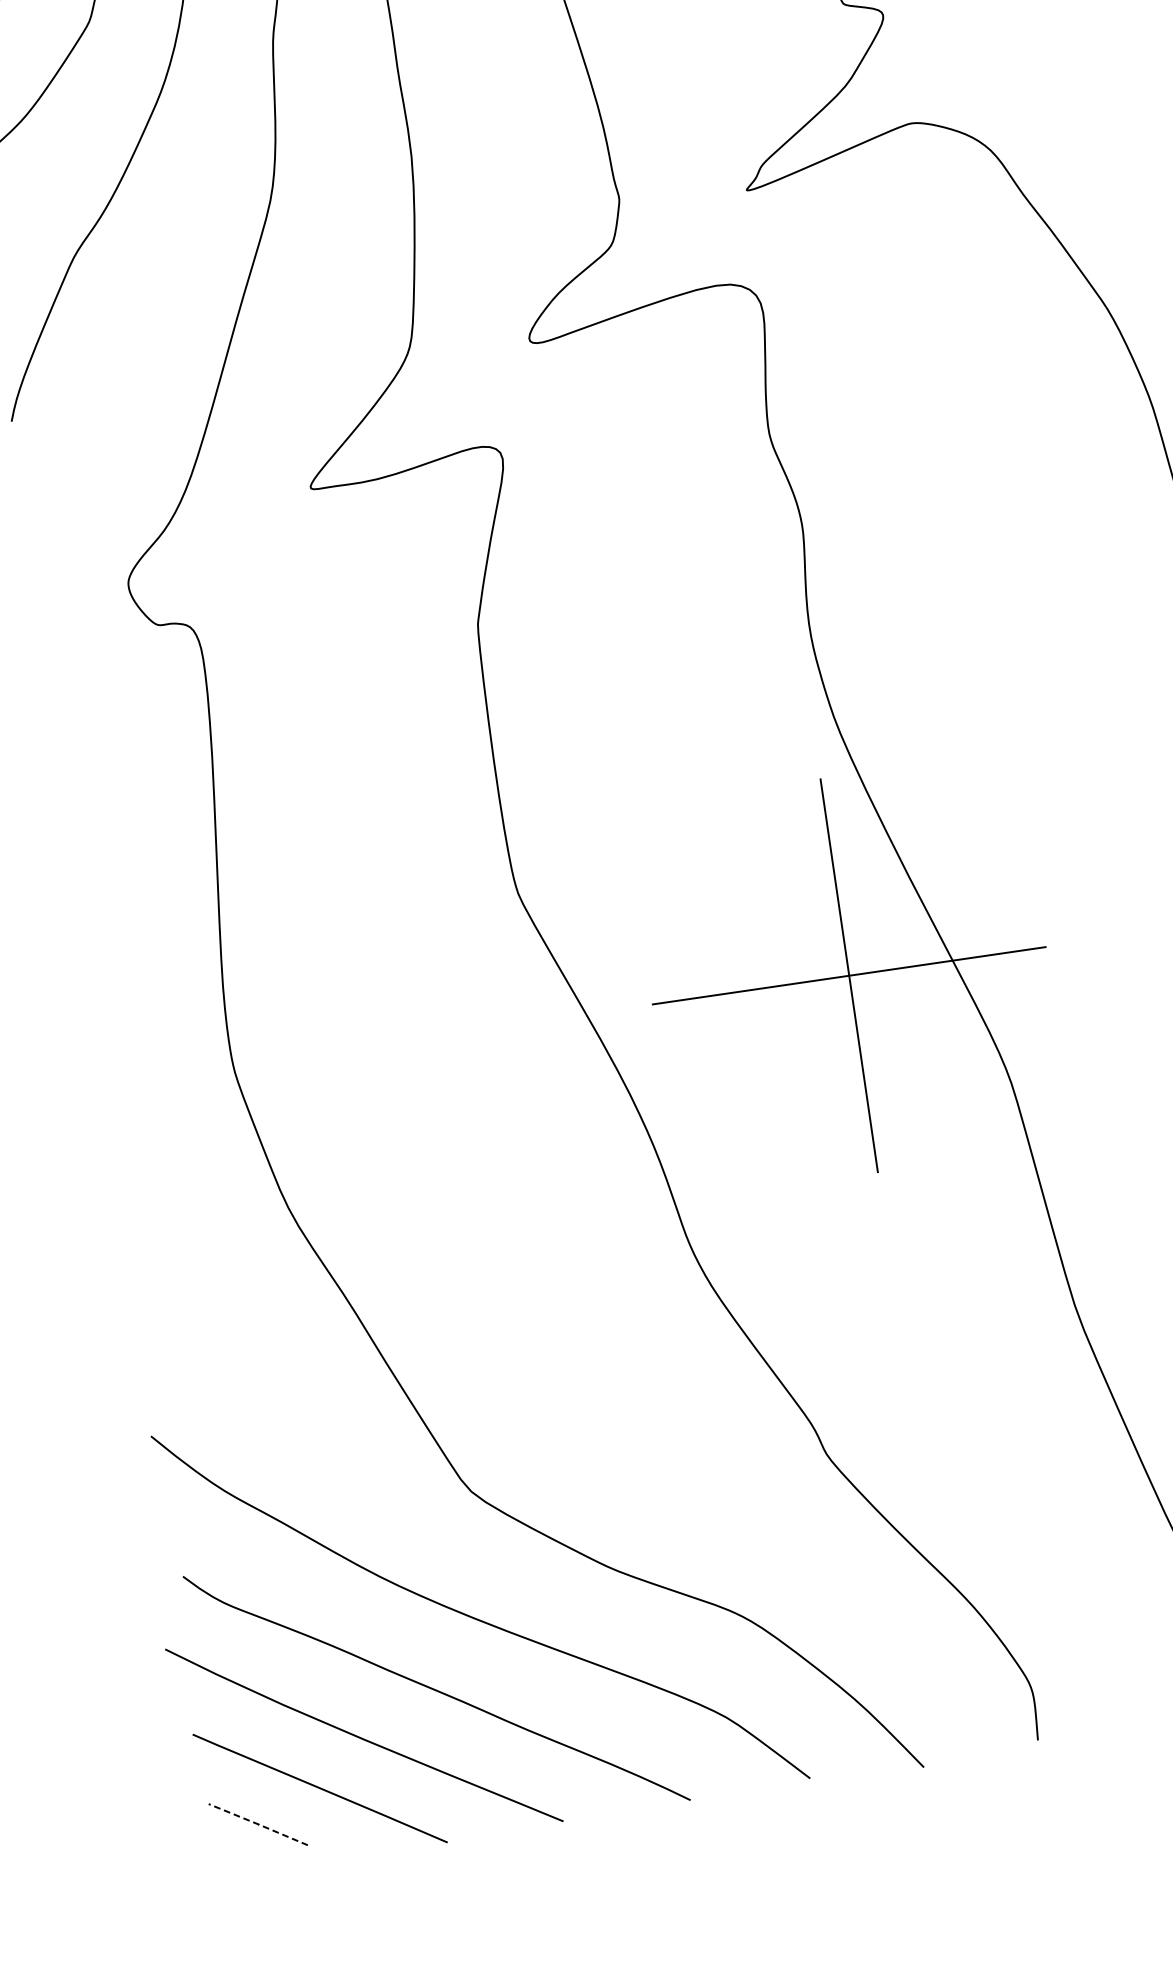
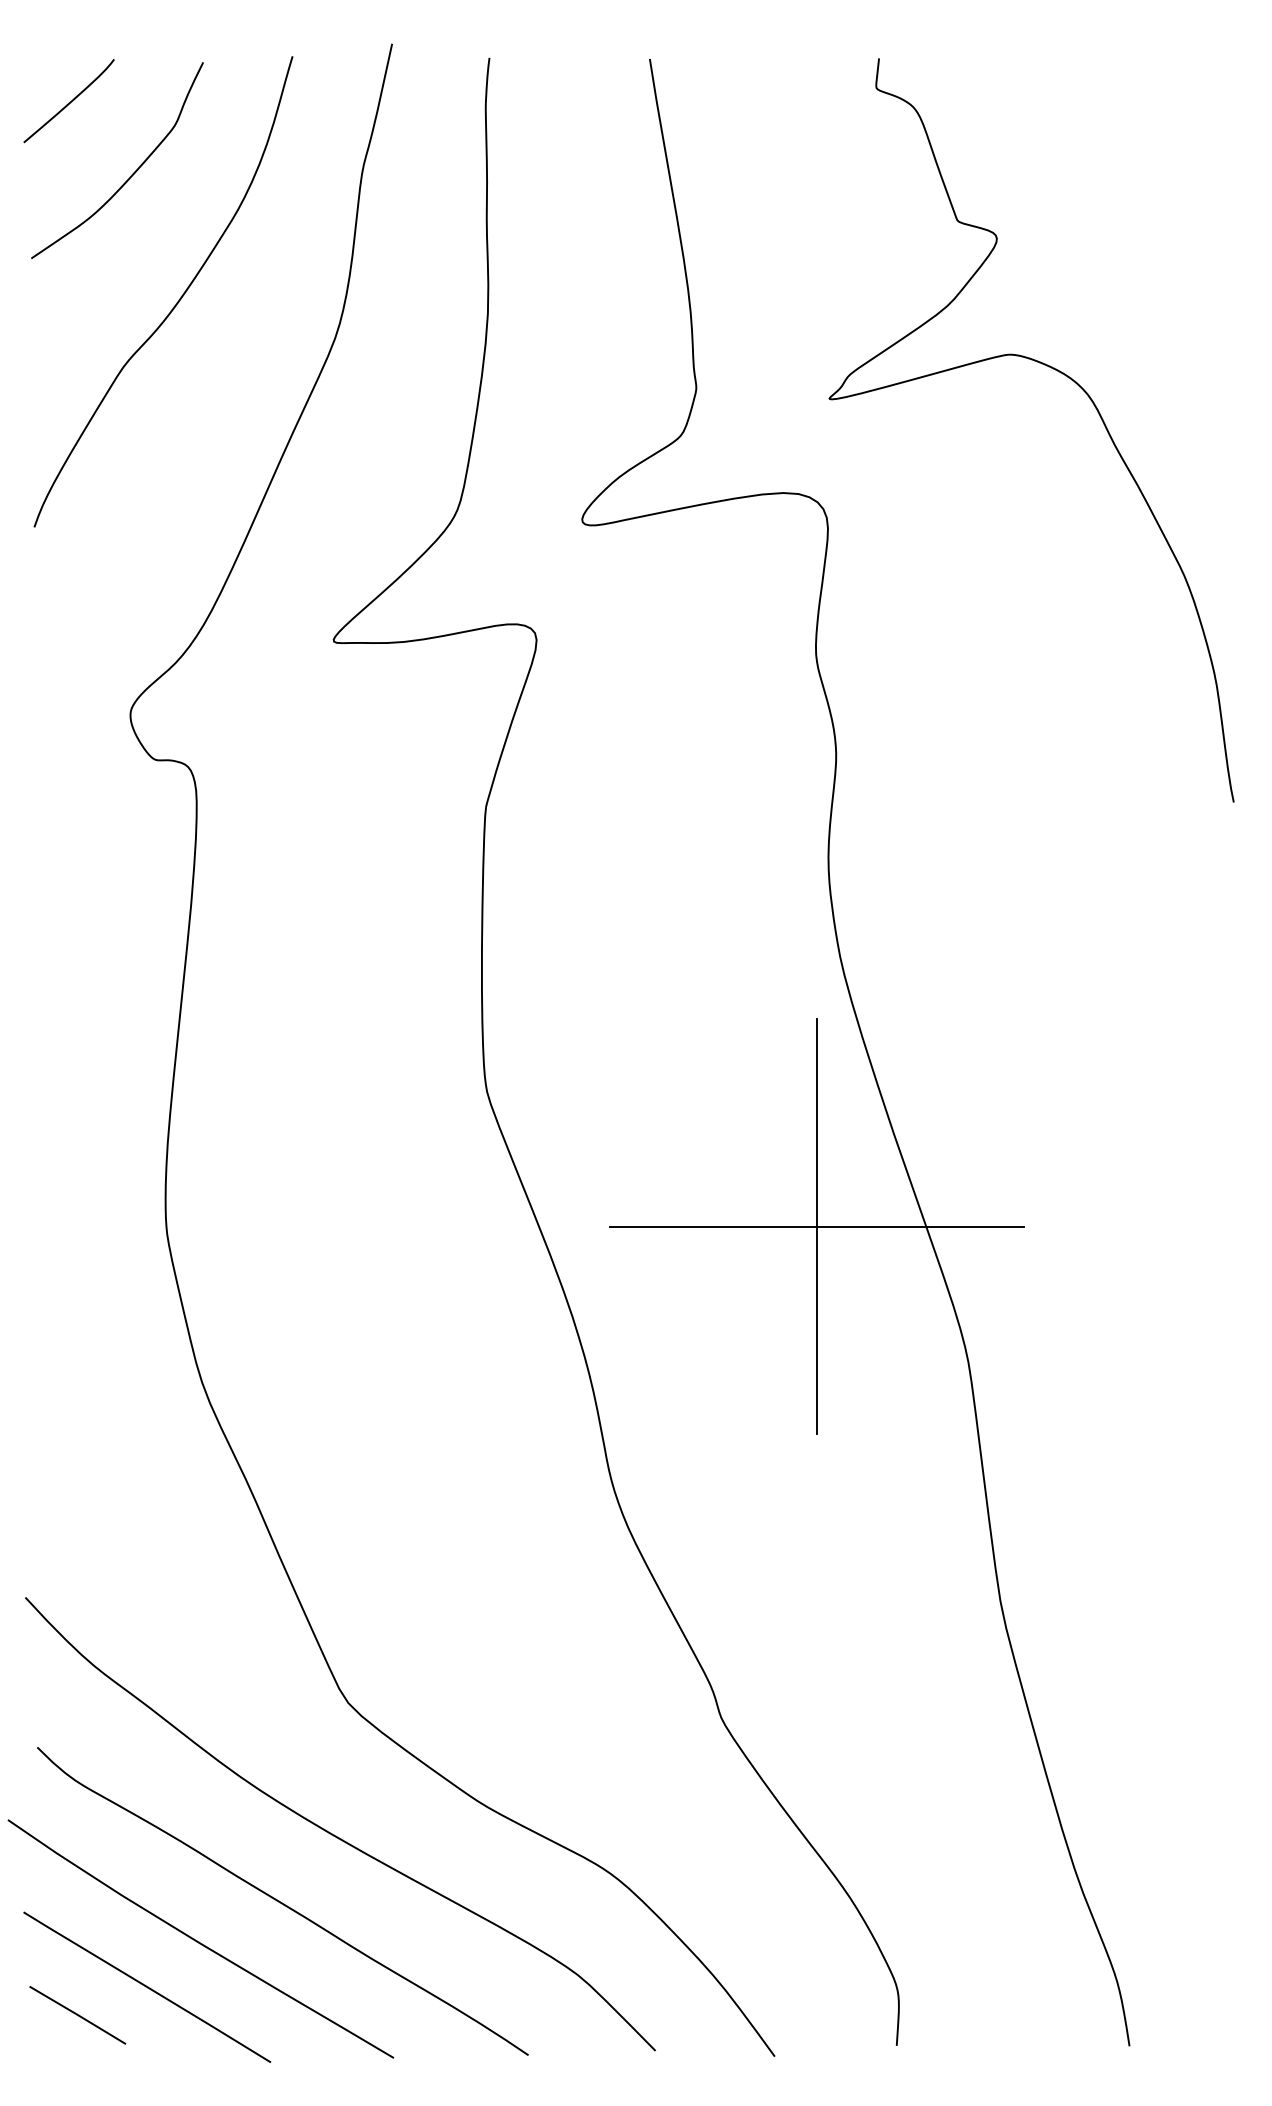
line: (257, 1823) -> (77, 2014), dashed -> solid

